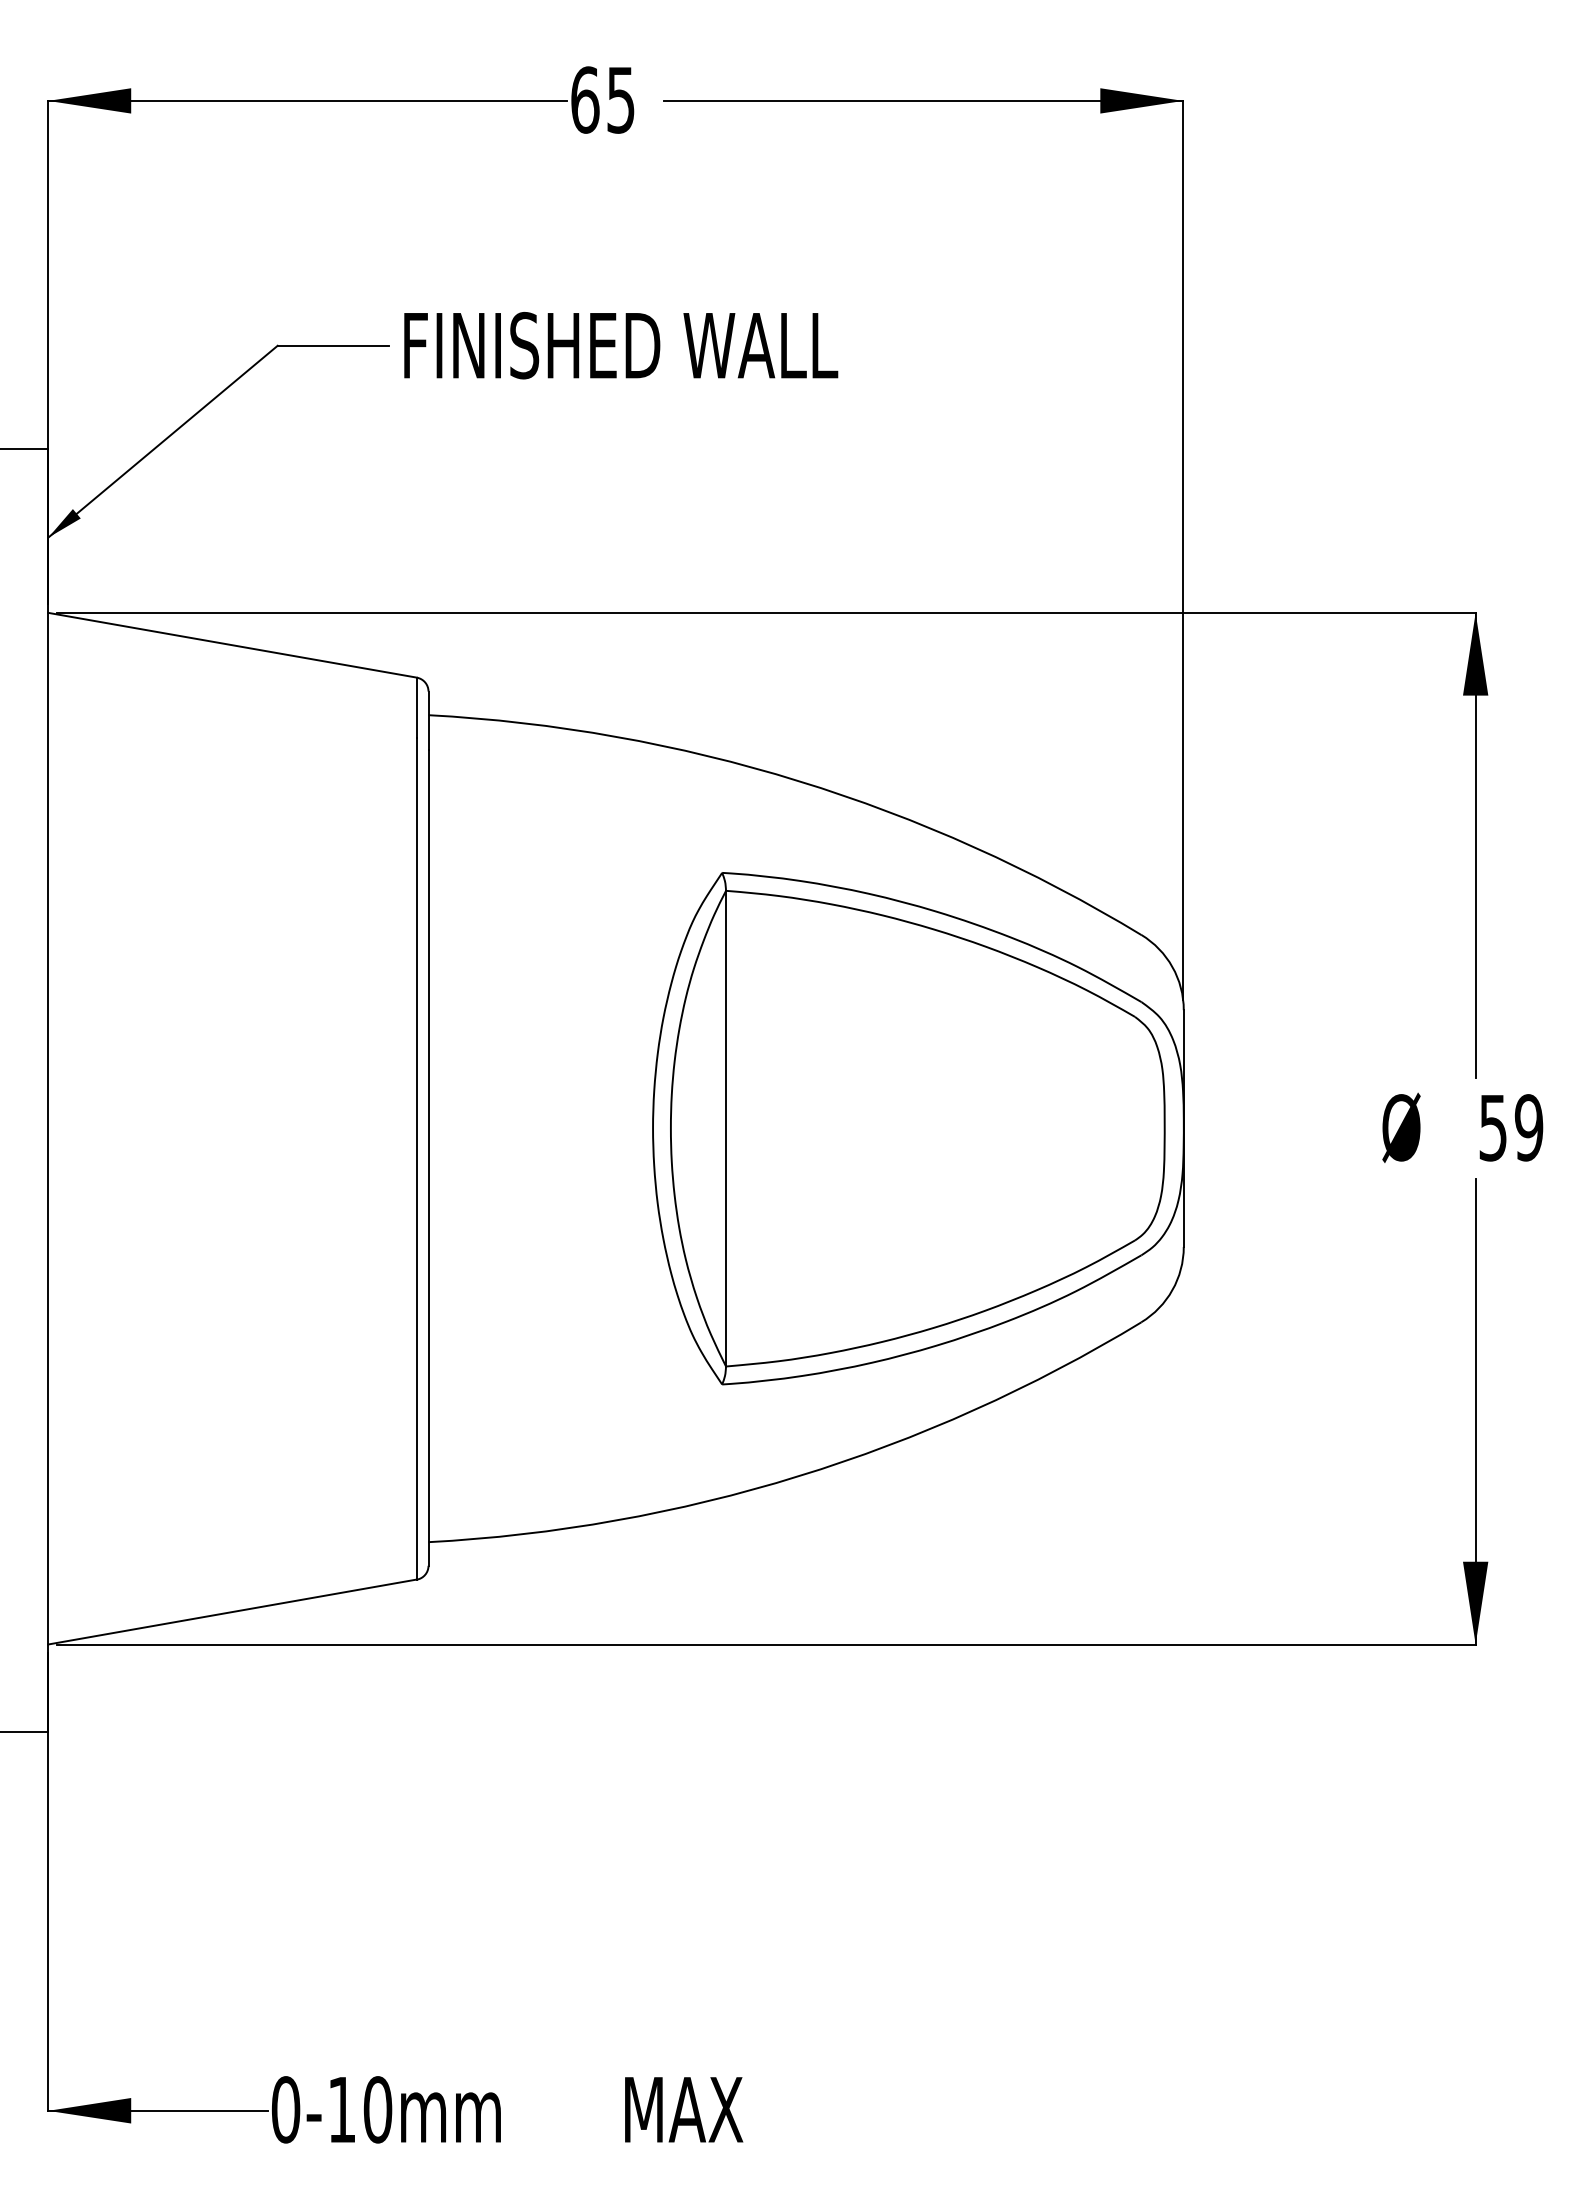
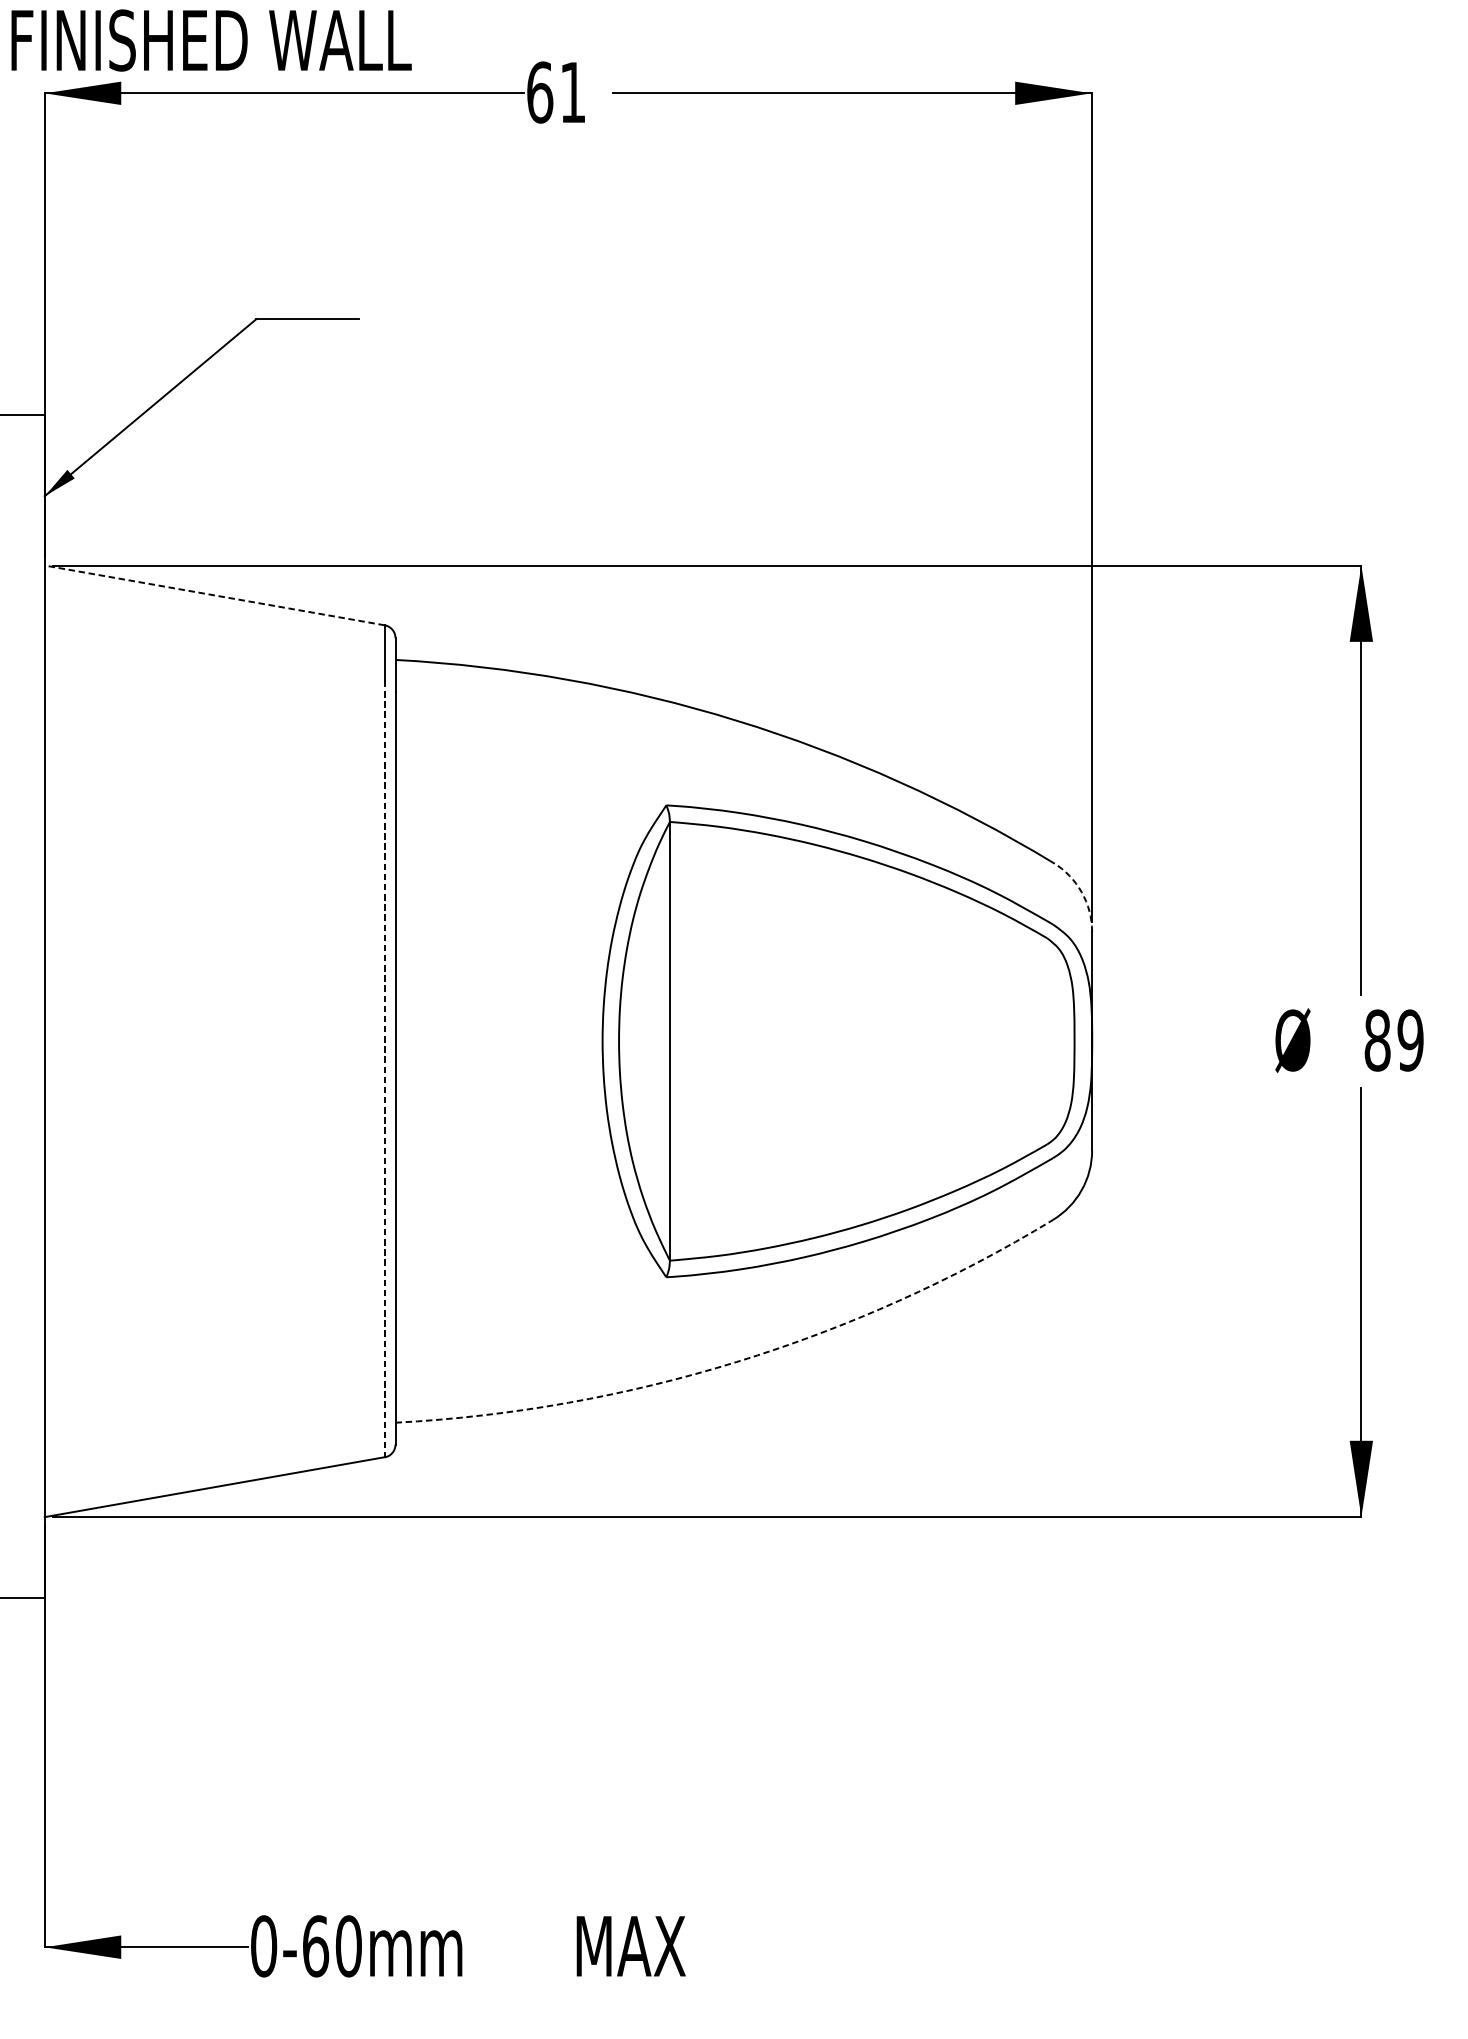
text: (620, 100) -> (572, 92), 65 -> 61
text: (621, 345) -> (211, 40), moved
line: (232, 645) -> (214, 595), solid -> dashed
arc: (1172, 967) -> (1081, 892), solid -> dashed
text: (1493, 1127) -> (1377, 1040), 59 -> 89
line: (416, 1158) -> (384, 1068), solid -> dashed
arc: (798, 1476) -> (736, 1362), solid -> dashed
text: (342, 2109) -> (316, 1946), 0-10mm -> 0-60mm

